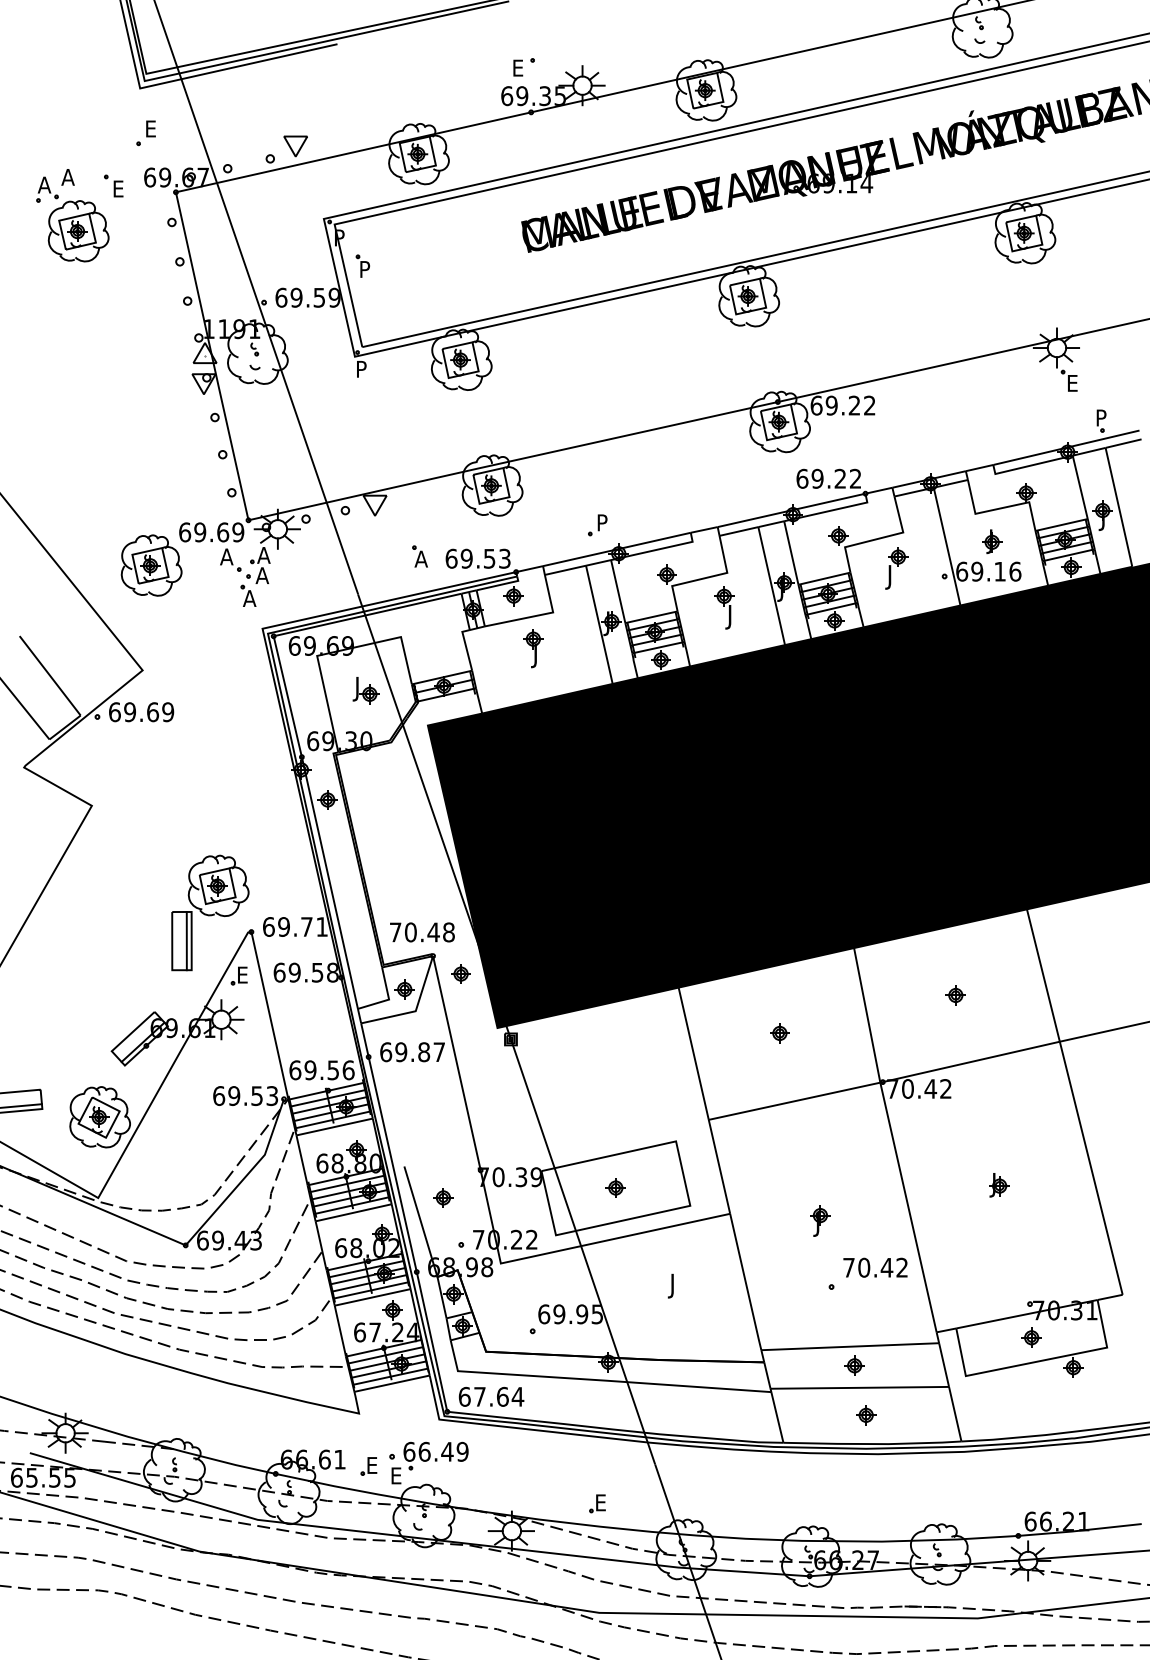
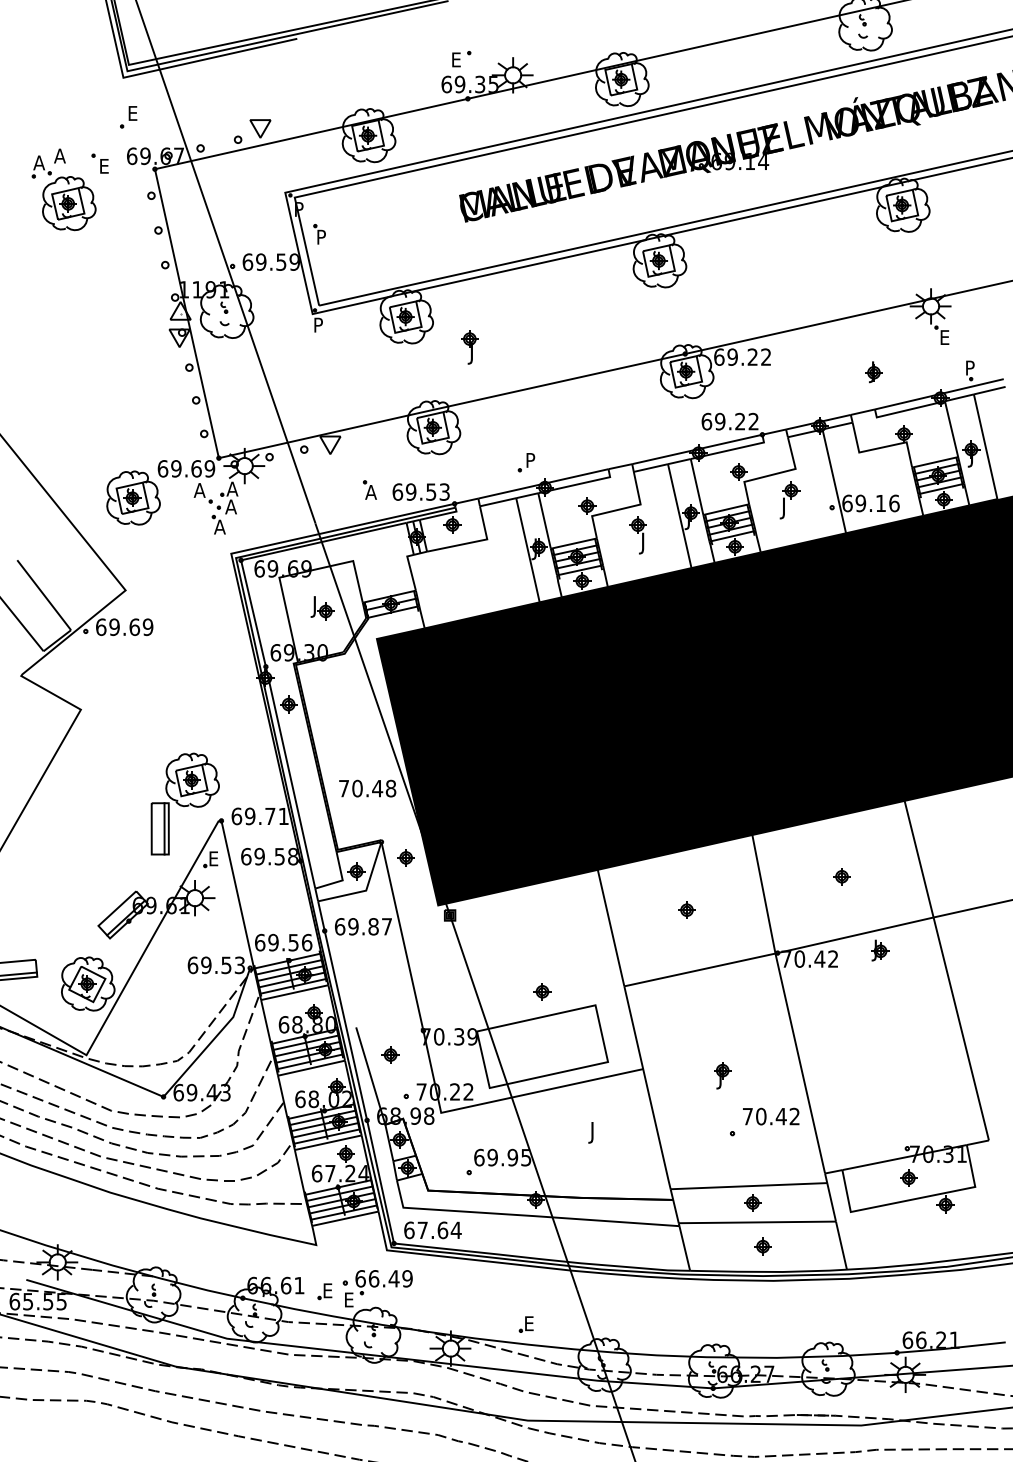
part: (992, 541) -> (874, 372), moved
part: (533, 648) -> (469, 347), moved
text: (422, 932) -> (367, 788), moved
part: (999, 1185) -> (880, 950), moved
part: (615, 1187) -> (542, 991), moved

